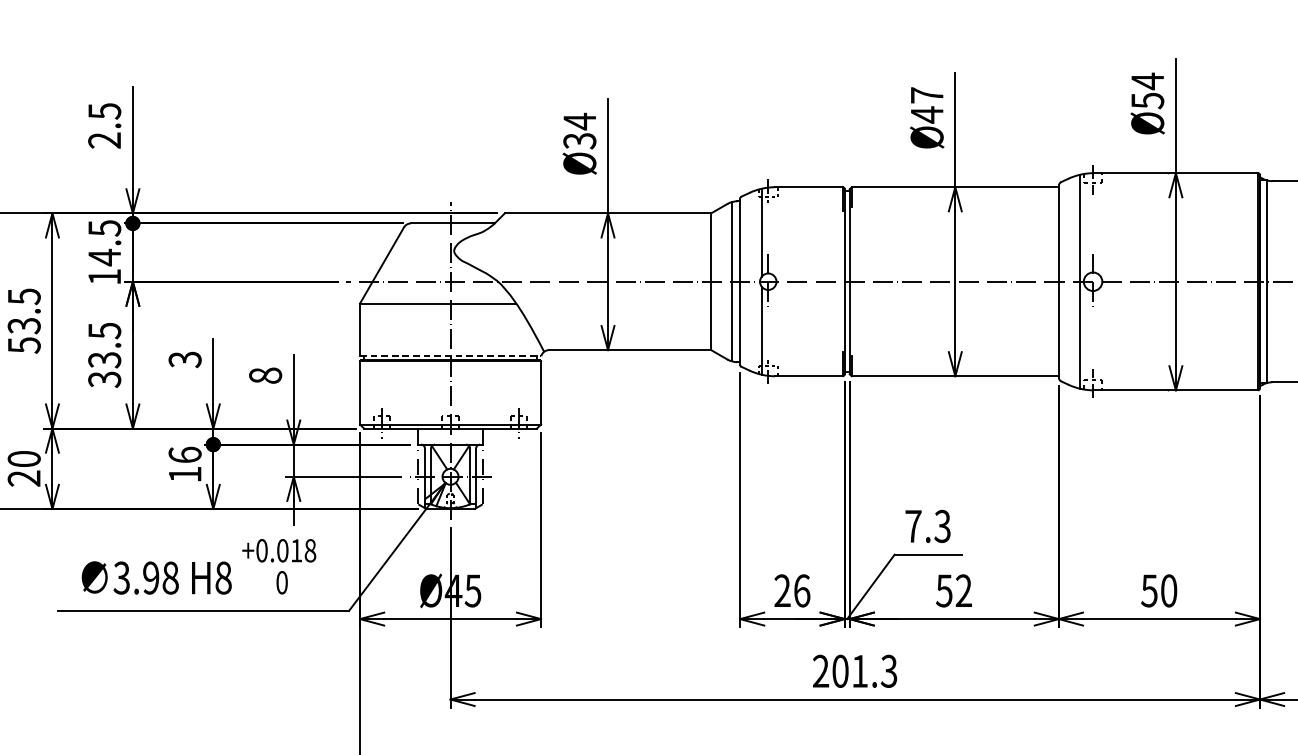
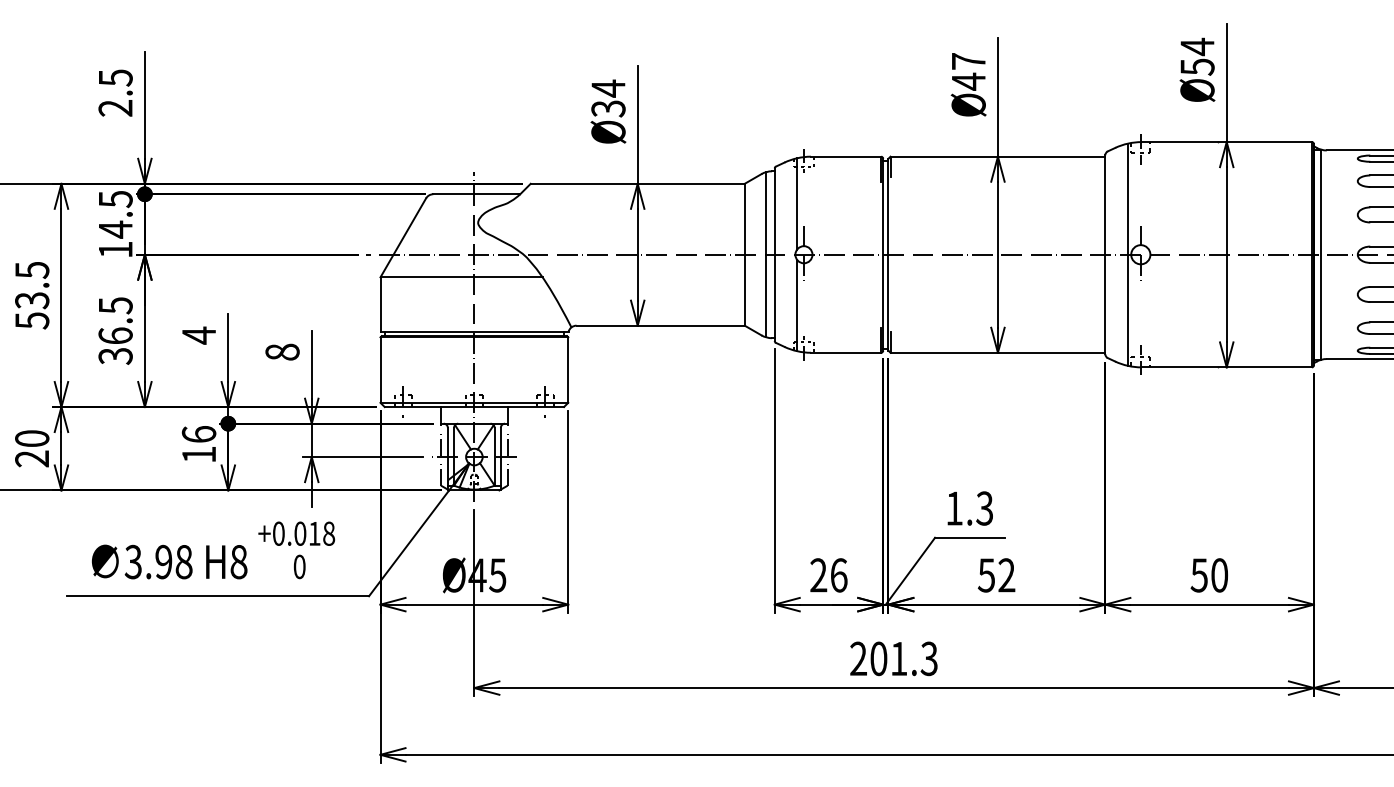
line: (450, 355) -> (474, 331), dashed -> solid
text: (104, 359) -> (115, 335), 33.5 -> 36.5
text: (184, 359) -> (198, 335), 3 -> 4
text: (913, 526) -> (954, 508), 7.3 -> 1.3

